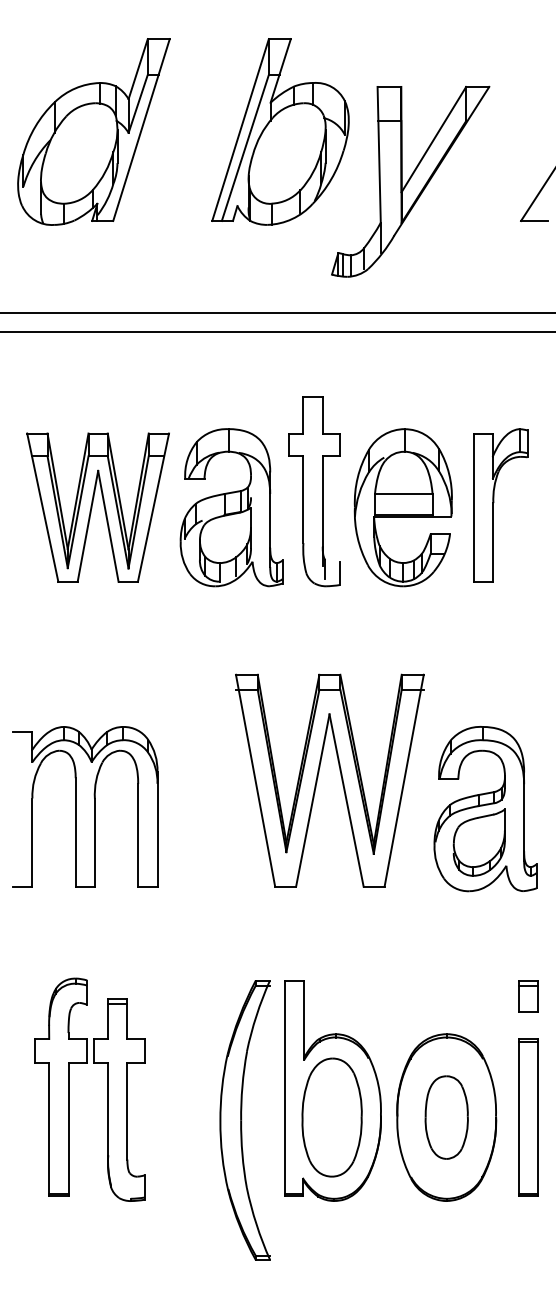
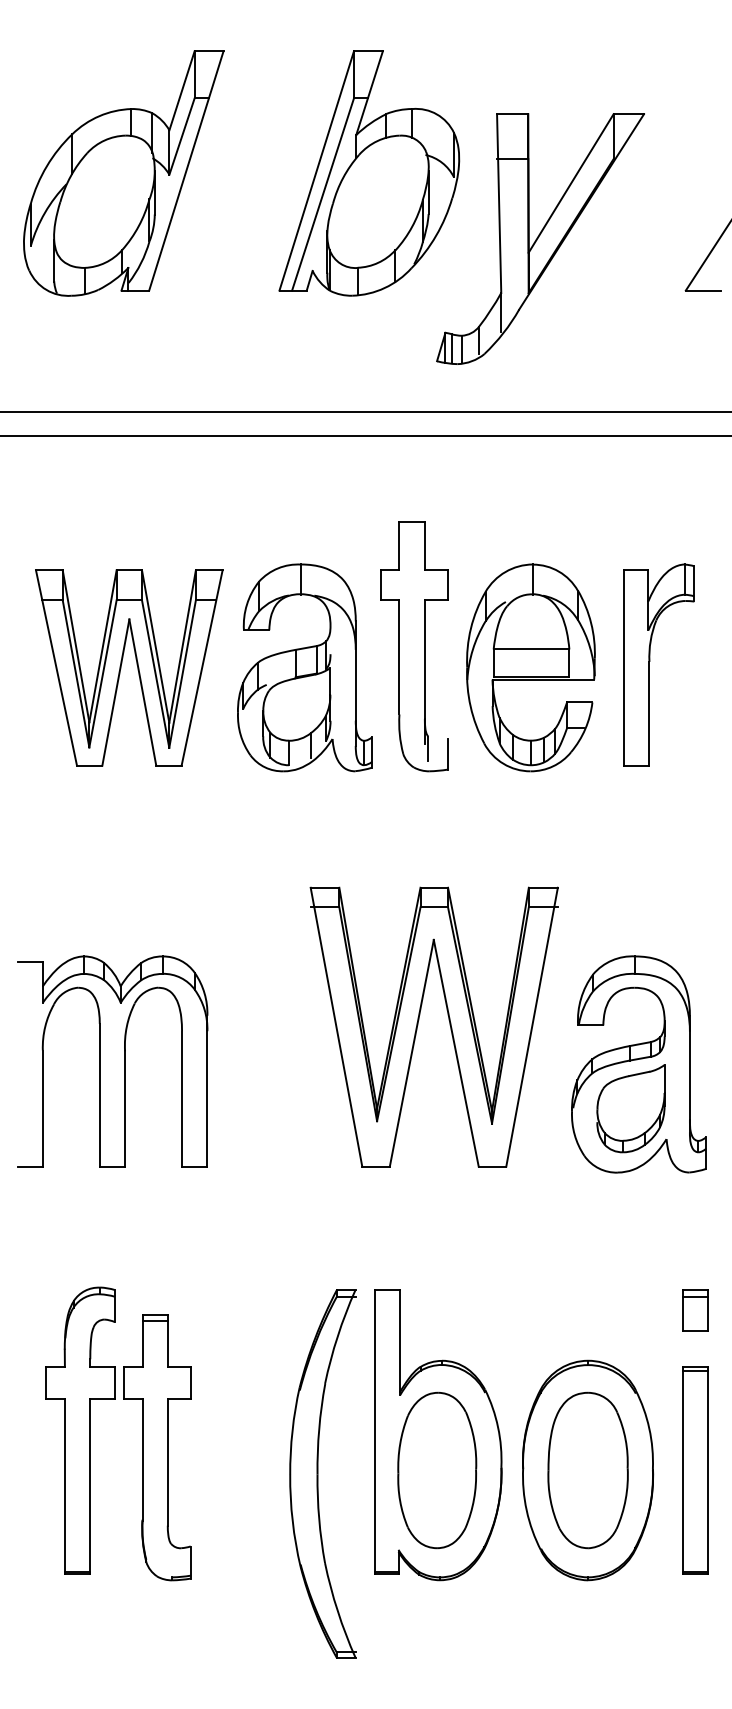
part: (446, 1117) -> (587, 1470), size x1.43

